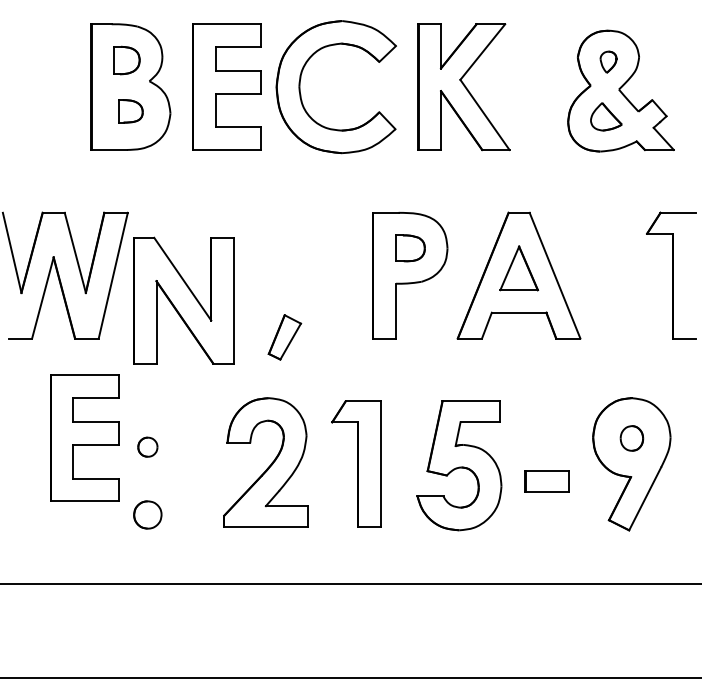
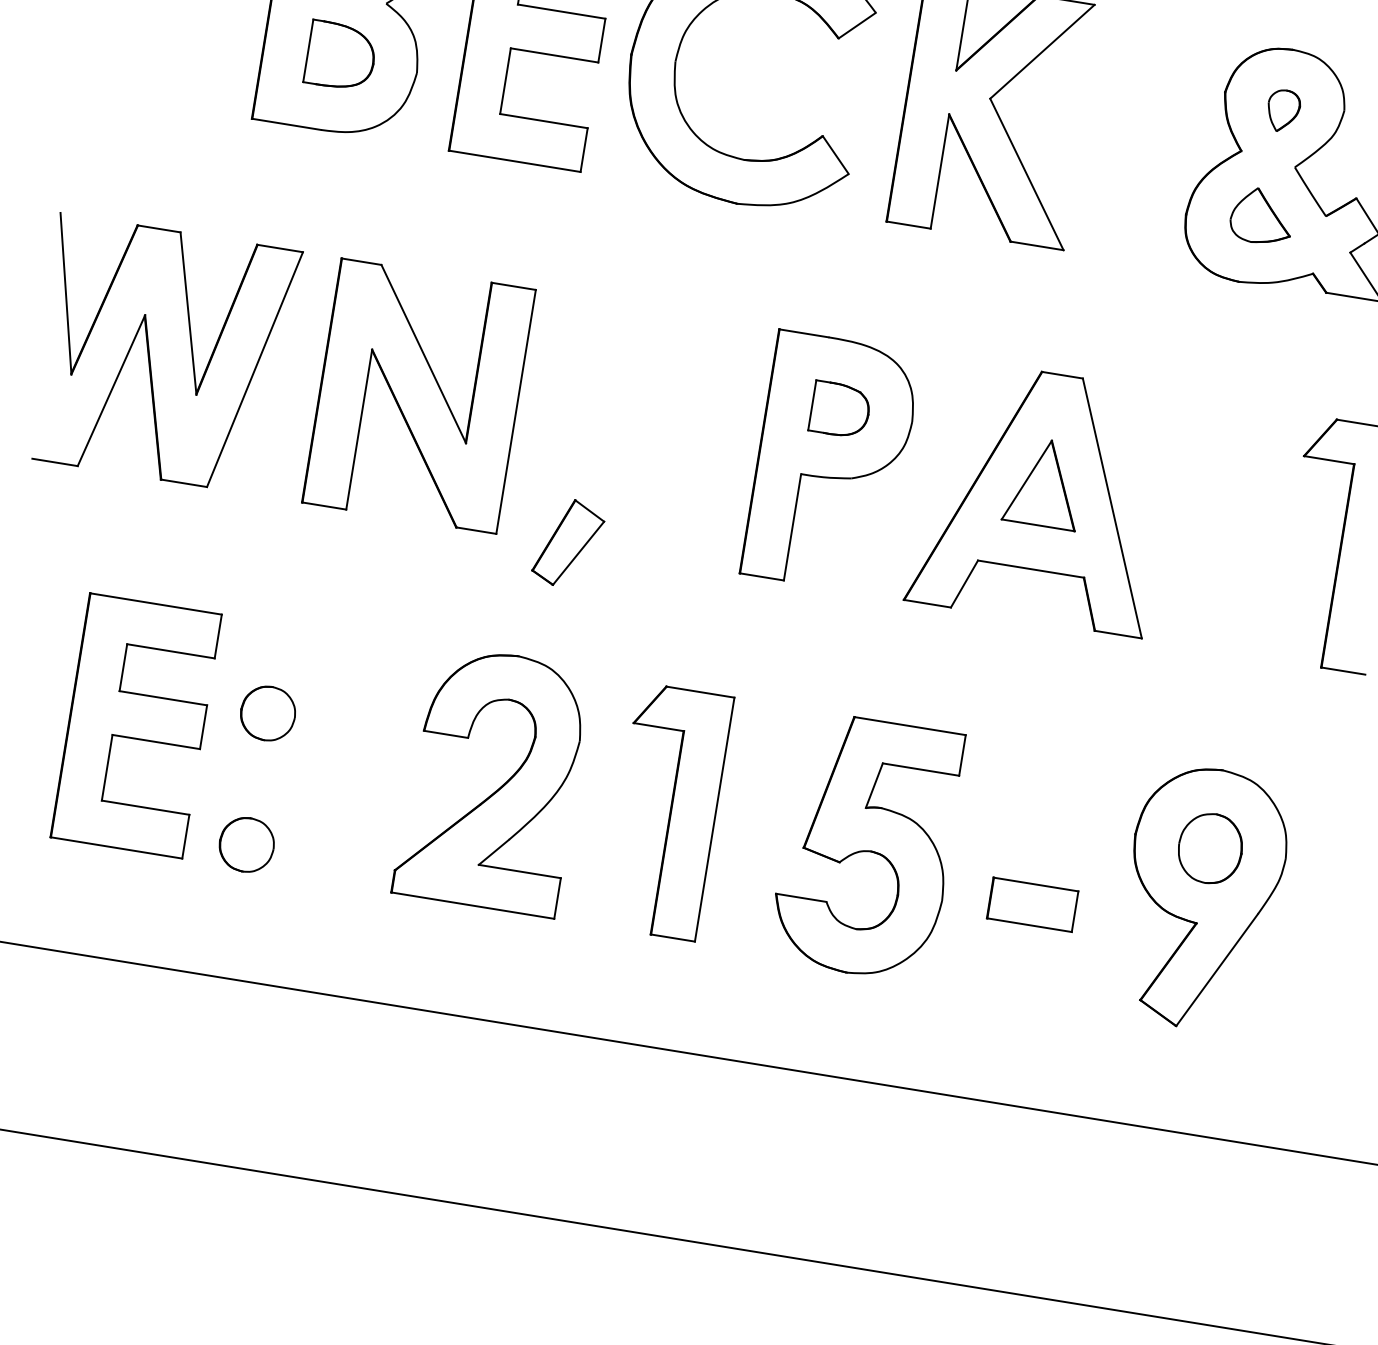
part: (130, 111) -> (340, 56), size x1.43
part: (183, 300) -> (418, 395), moved
part: (84, 437) -> (136, 724), moved
part: (631, 438) -> (1209, 848), size x1.43
part: (147, 446) -> (267, 711), size x1.43

